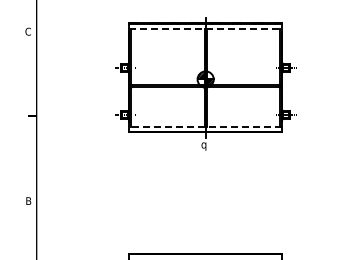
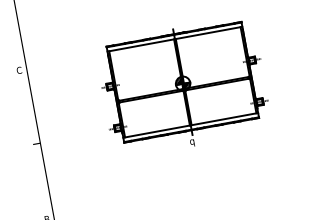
line: (205, 28) -> (174, 38), dashed -> solid
line: (205, 126) -> (190, 125), dashed -> solid

